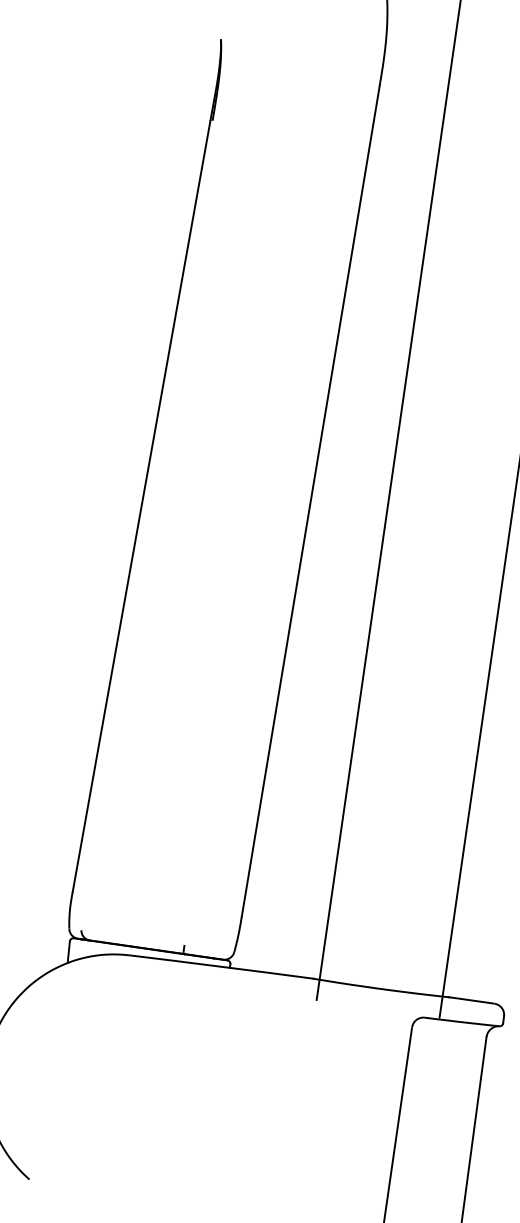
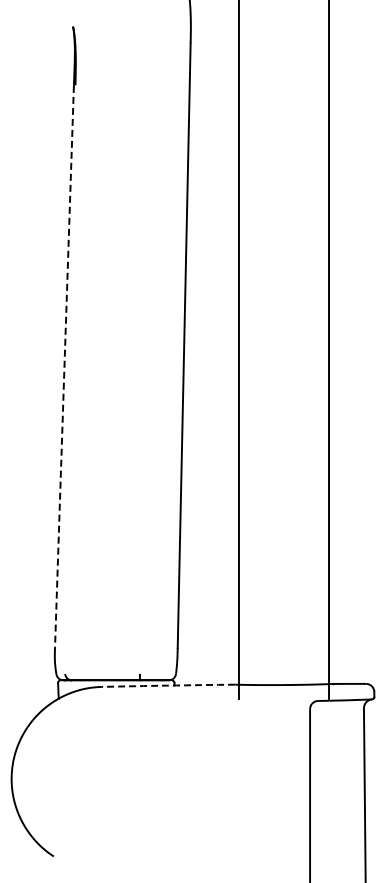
line: (141, 507) -> (64, 367), solid -> dashed
arc: (221, 966) -> (168, 685), solid -> dashed

